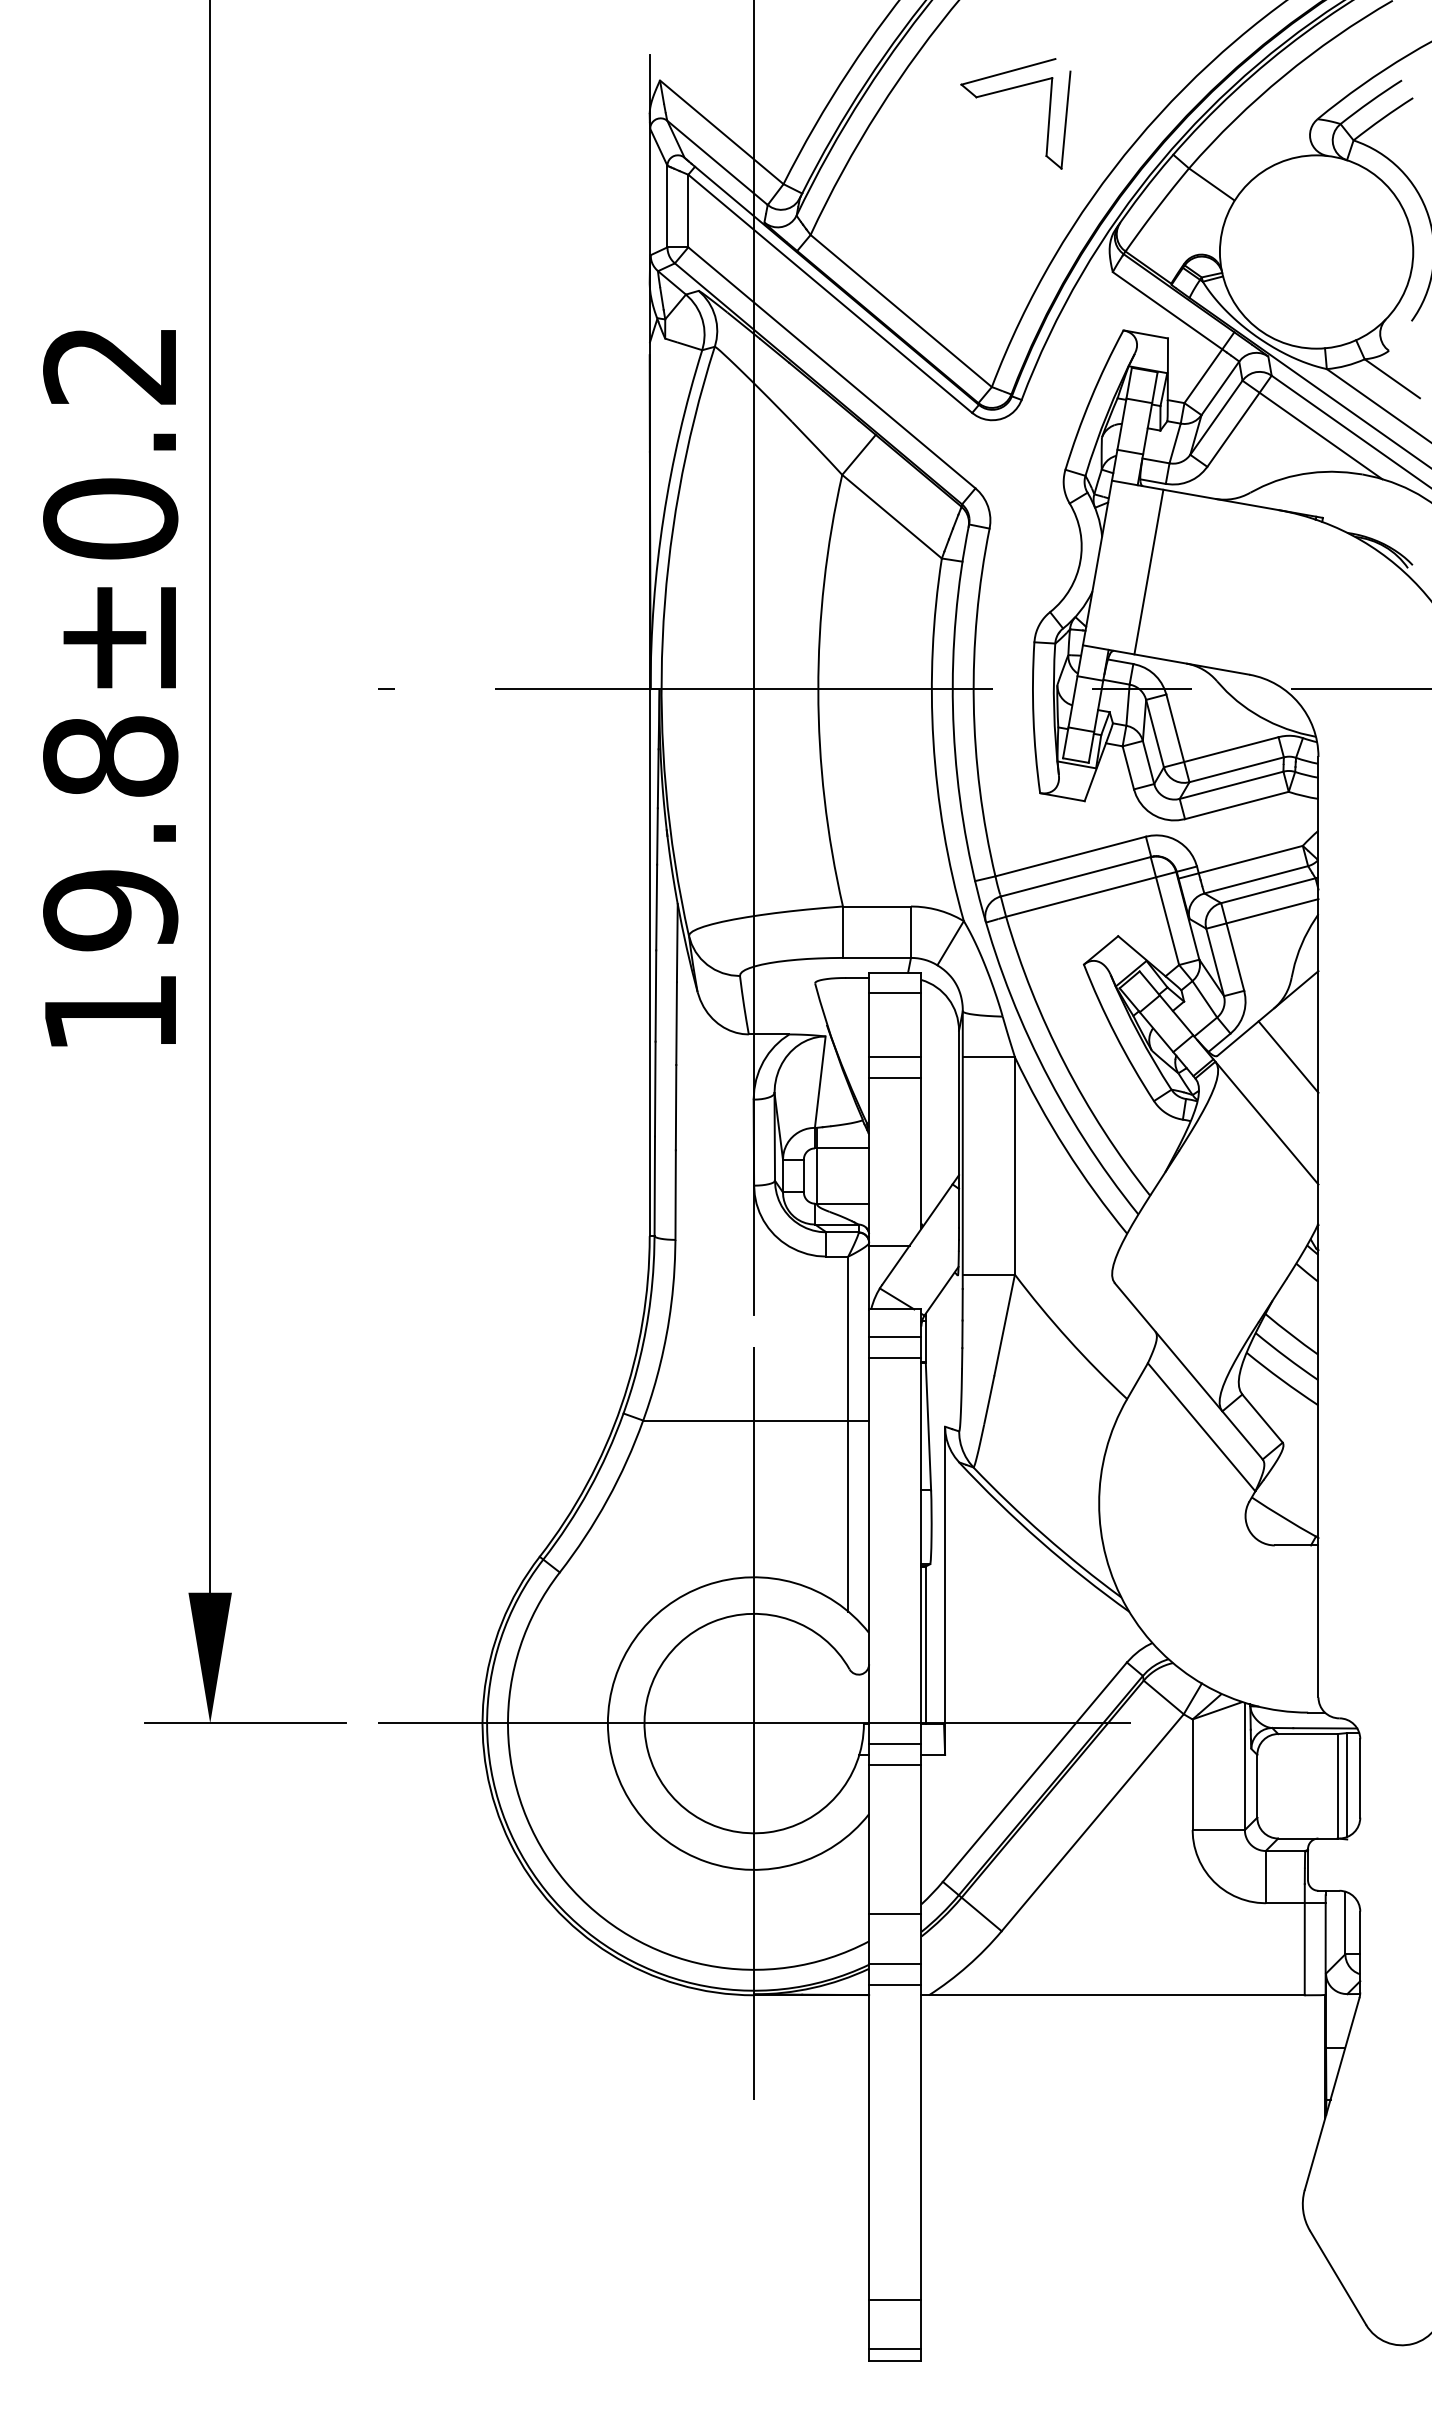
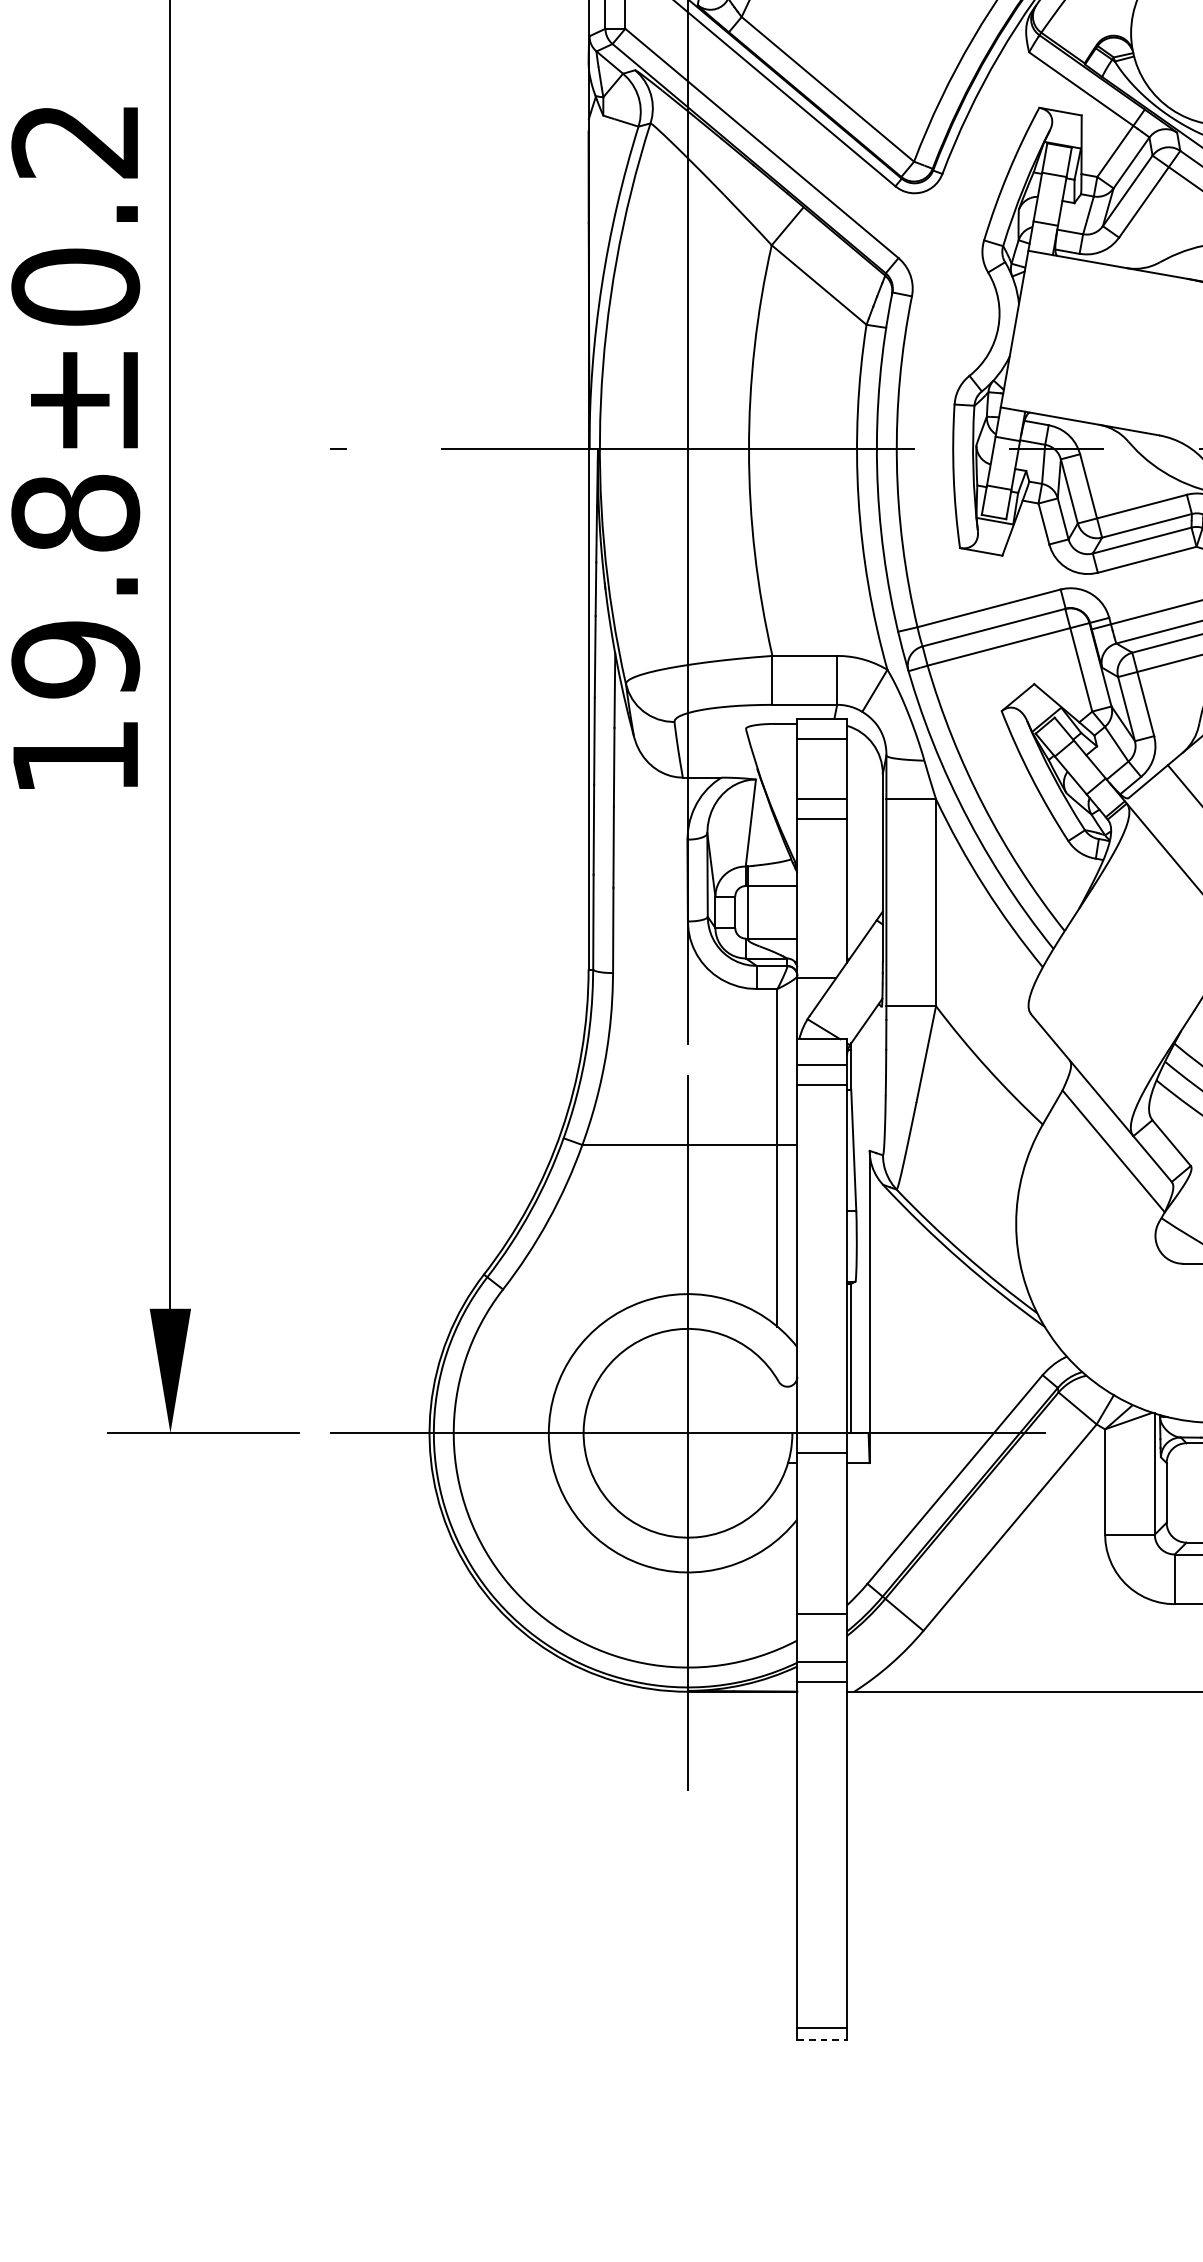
line: (1148, 571) -> (1063, 337), removed
line: (895, 1765) -> (822, 1473), removed
line: (895, 2299) -> (822, 1981), removed
line: (895, 2361) -> (822, 2040), solid -> dashed

